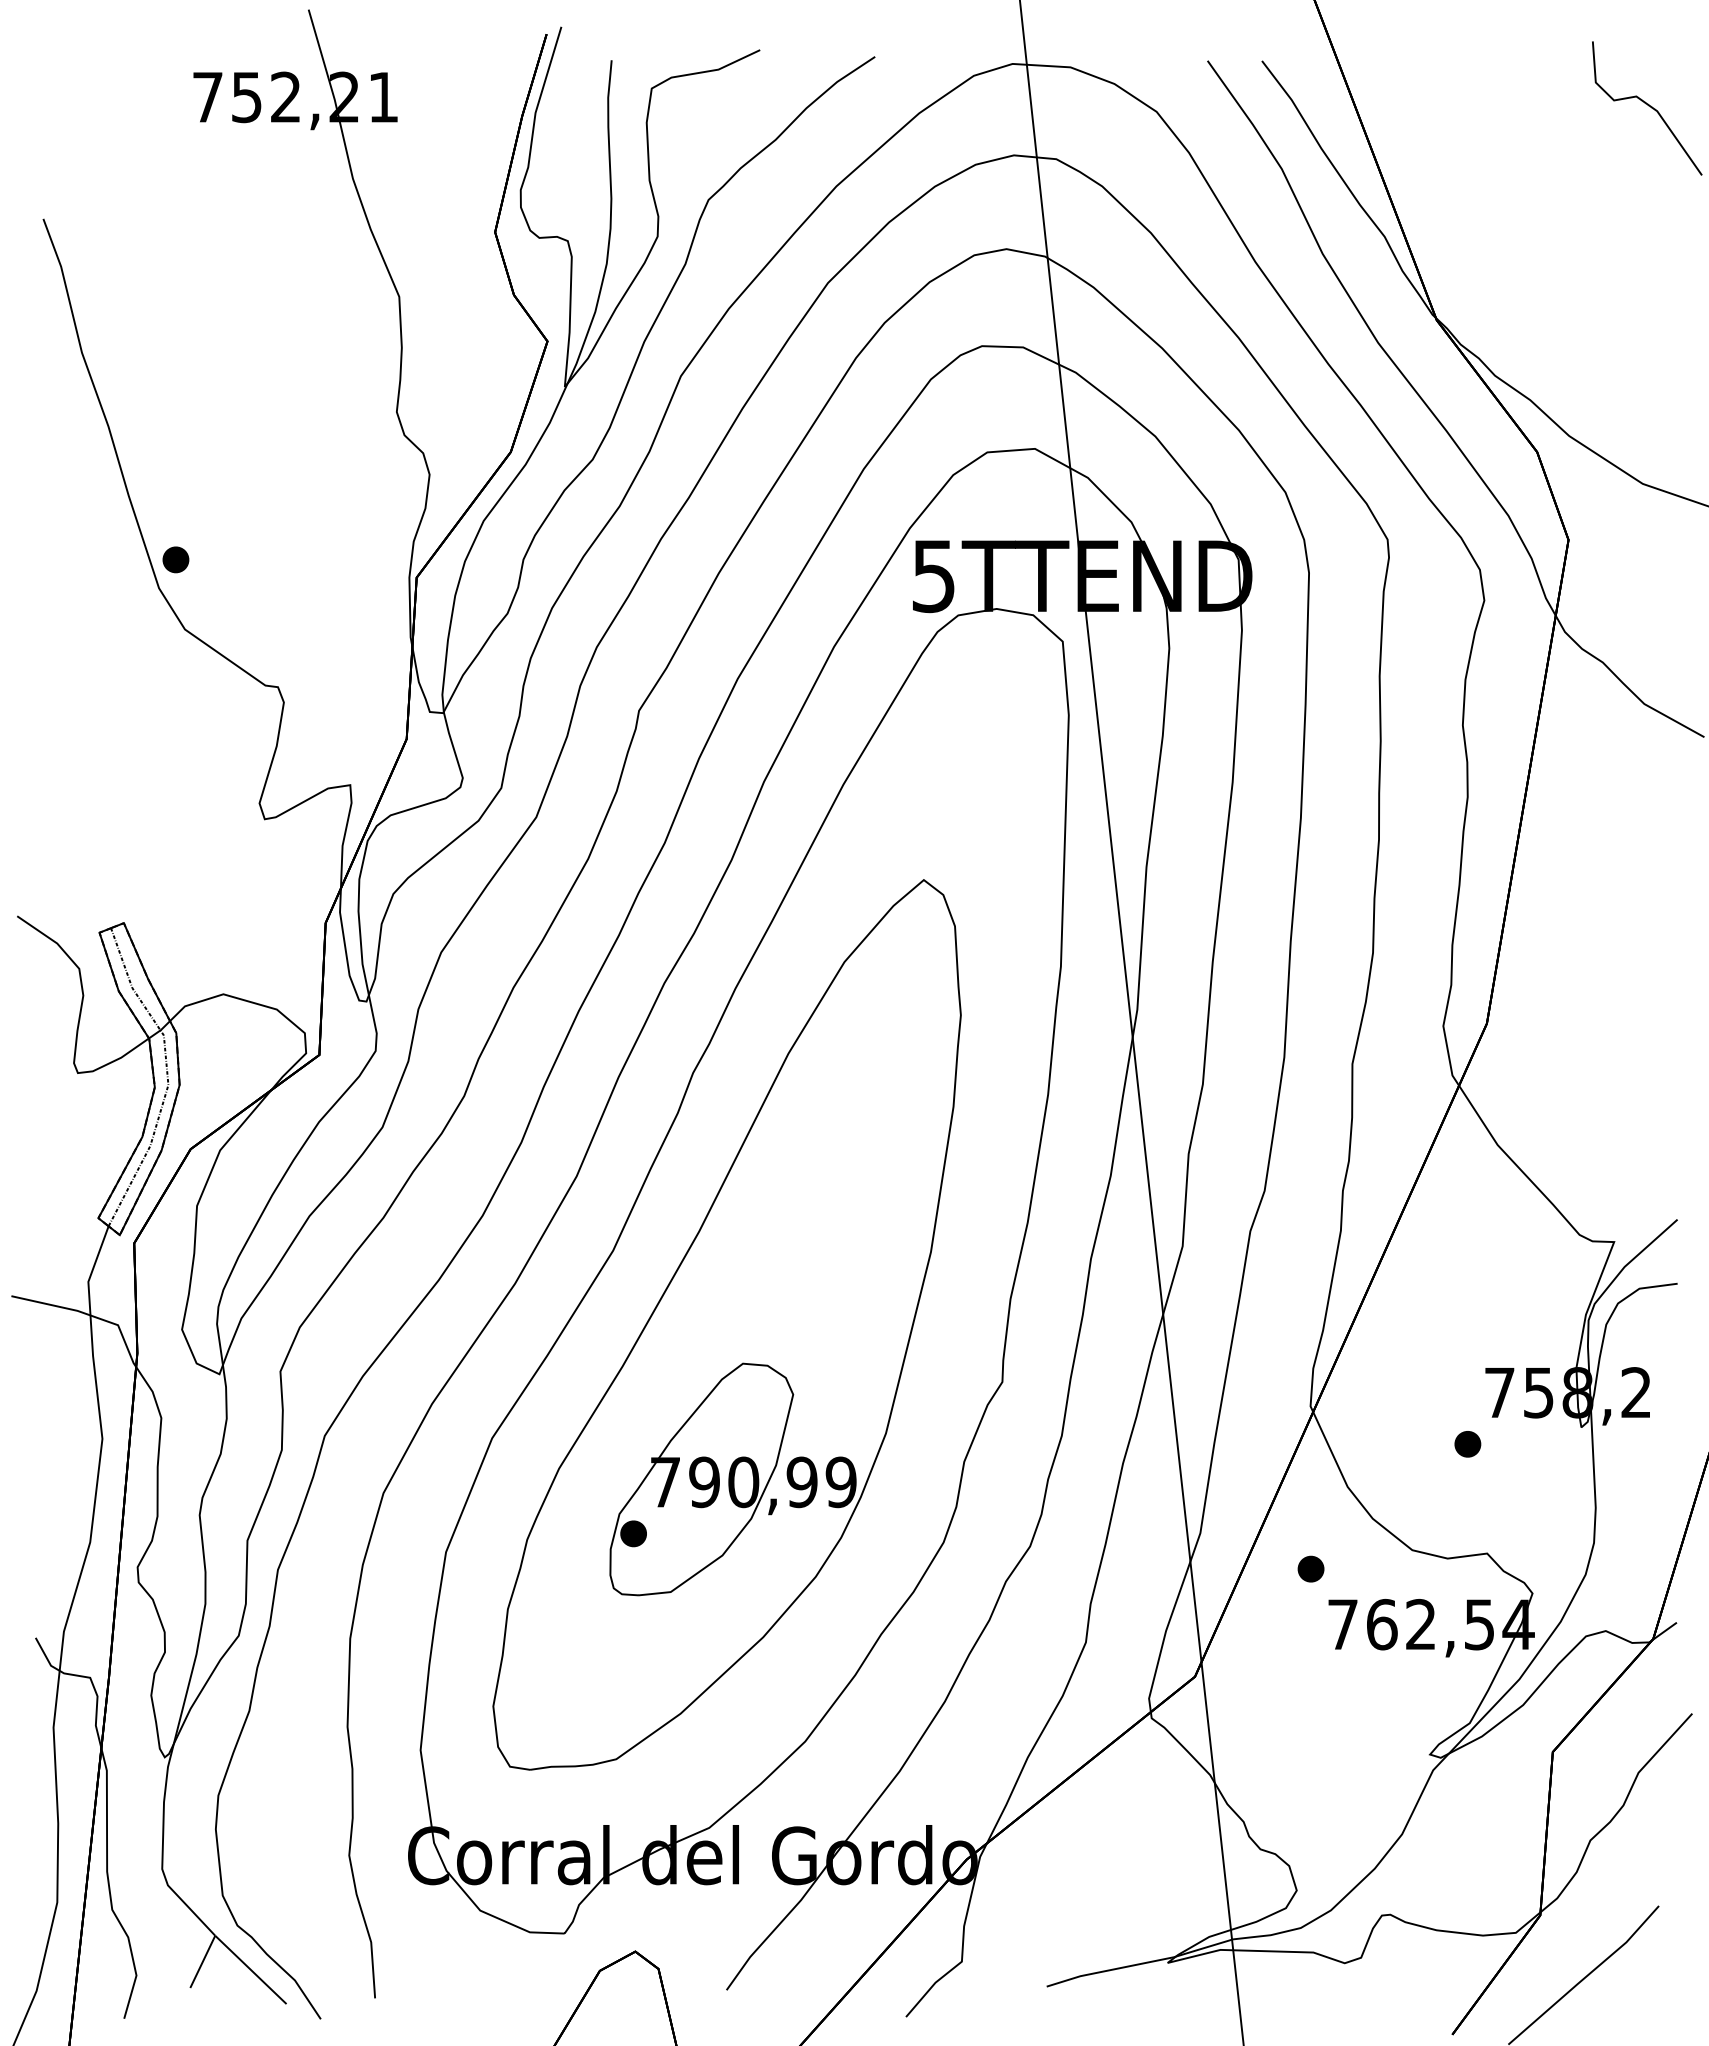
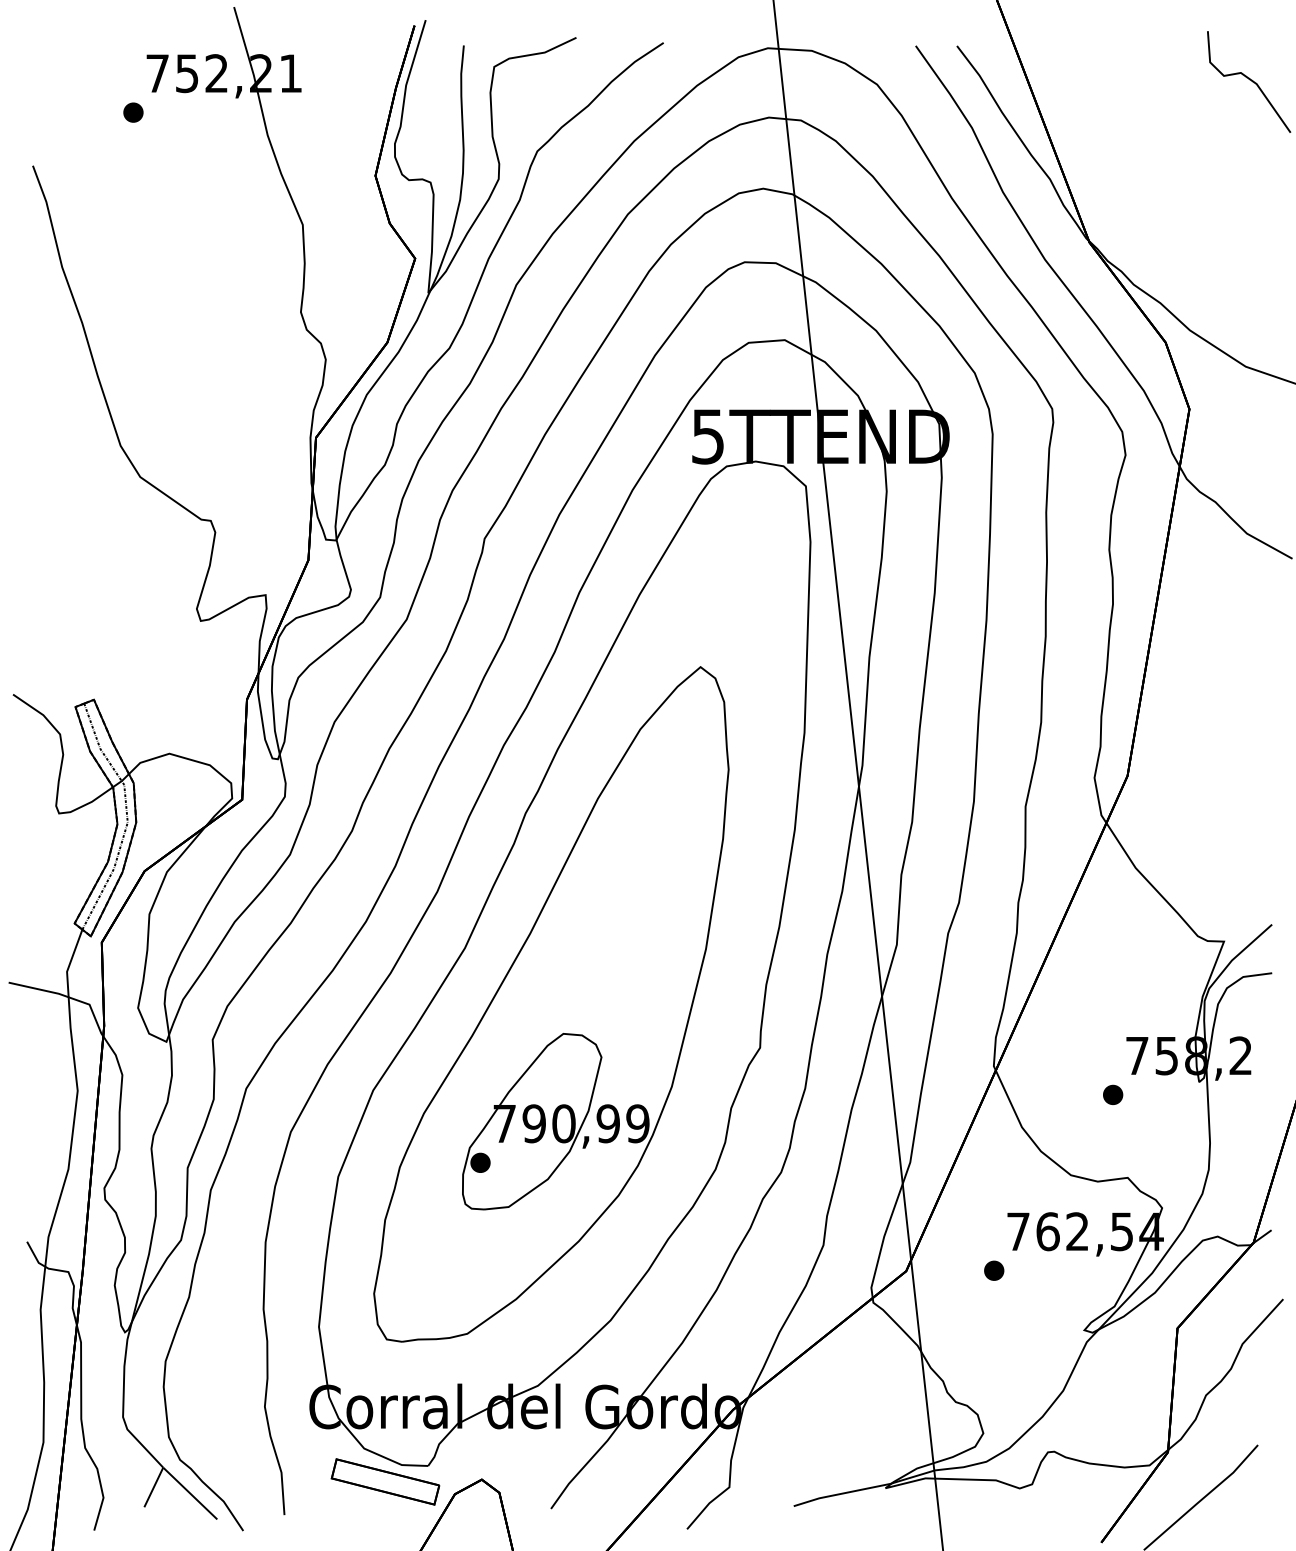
part: (175, 559) -> (133, 112), moved
part: (1310, 1568) -> (993, 1270), moved
part: (508, 1954) -> (385, 1481), added

